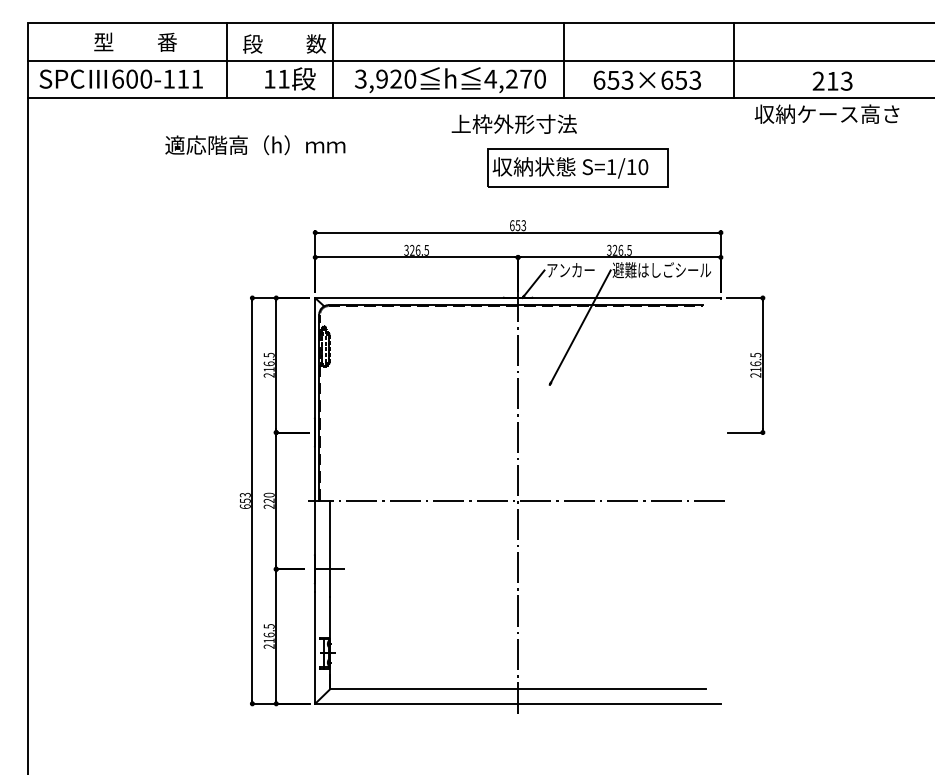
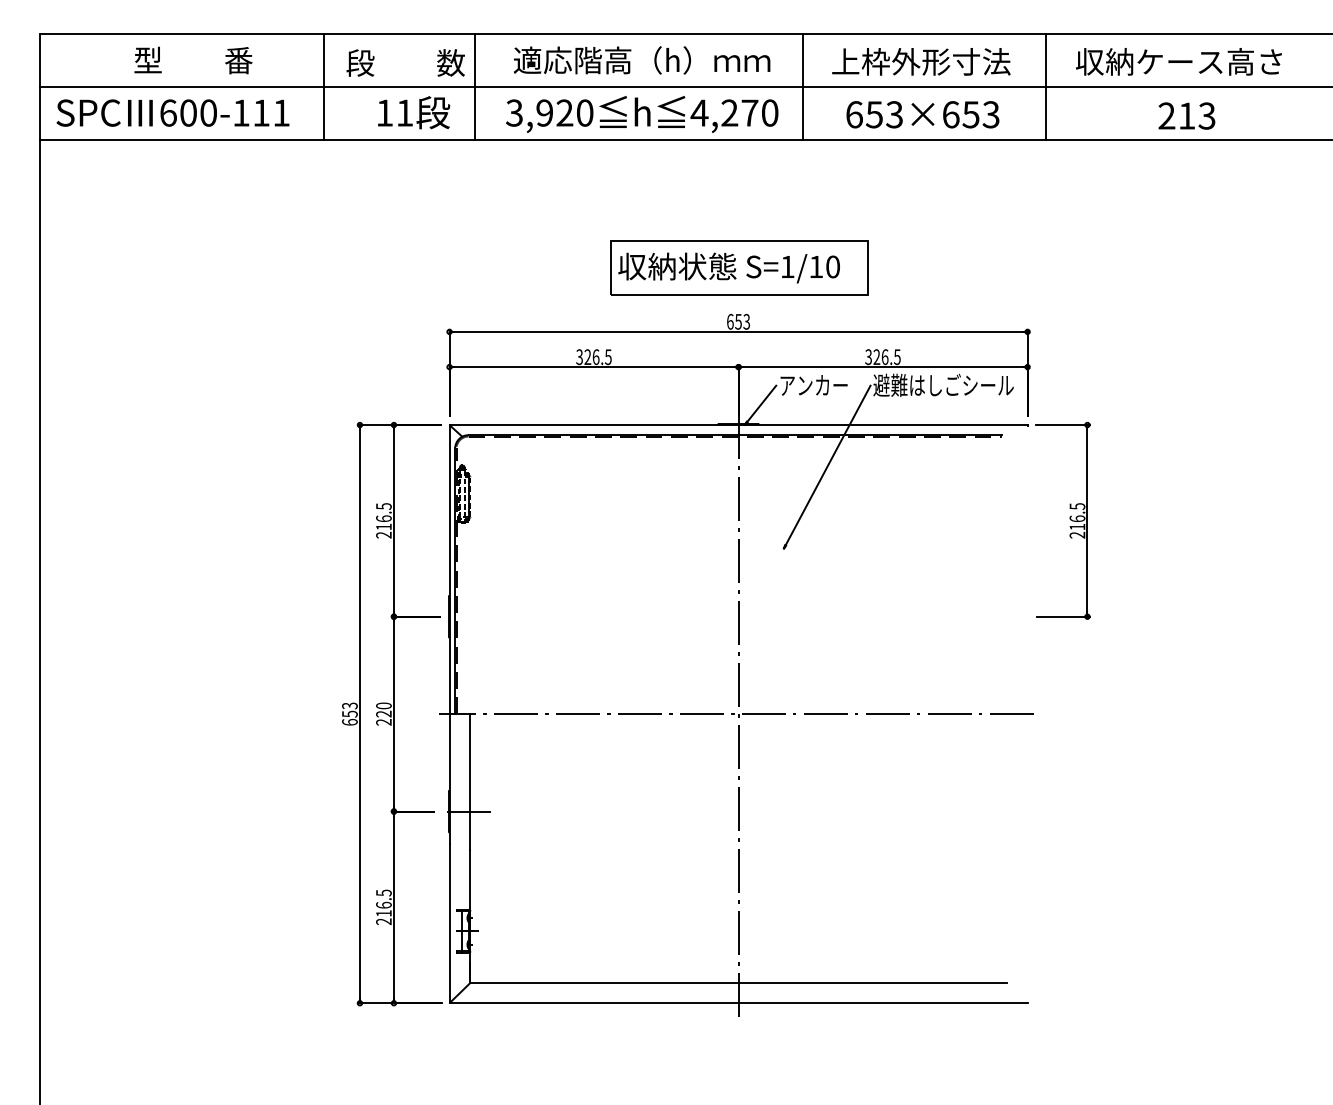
text: (826, 113) -> (1178, 60), moved
text: (513, 123) -> (920, 60), moved
text: (255, 145) -> (642, 60), moved
part: (577, 167) -> (739, 267), moved

